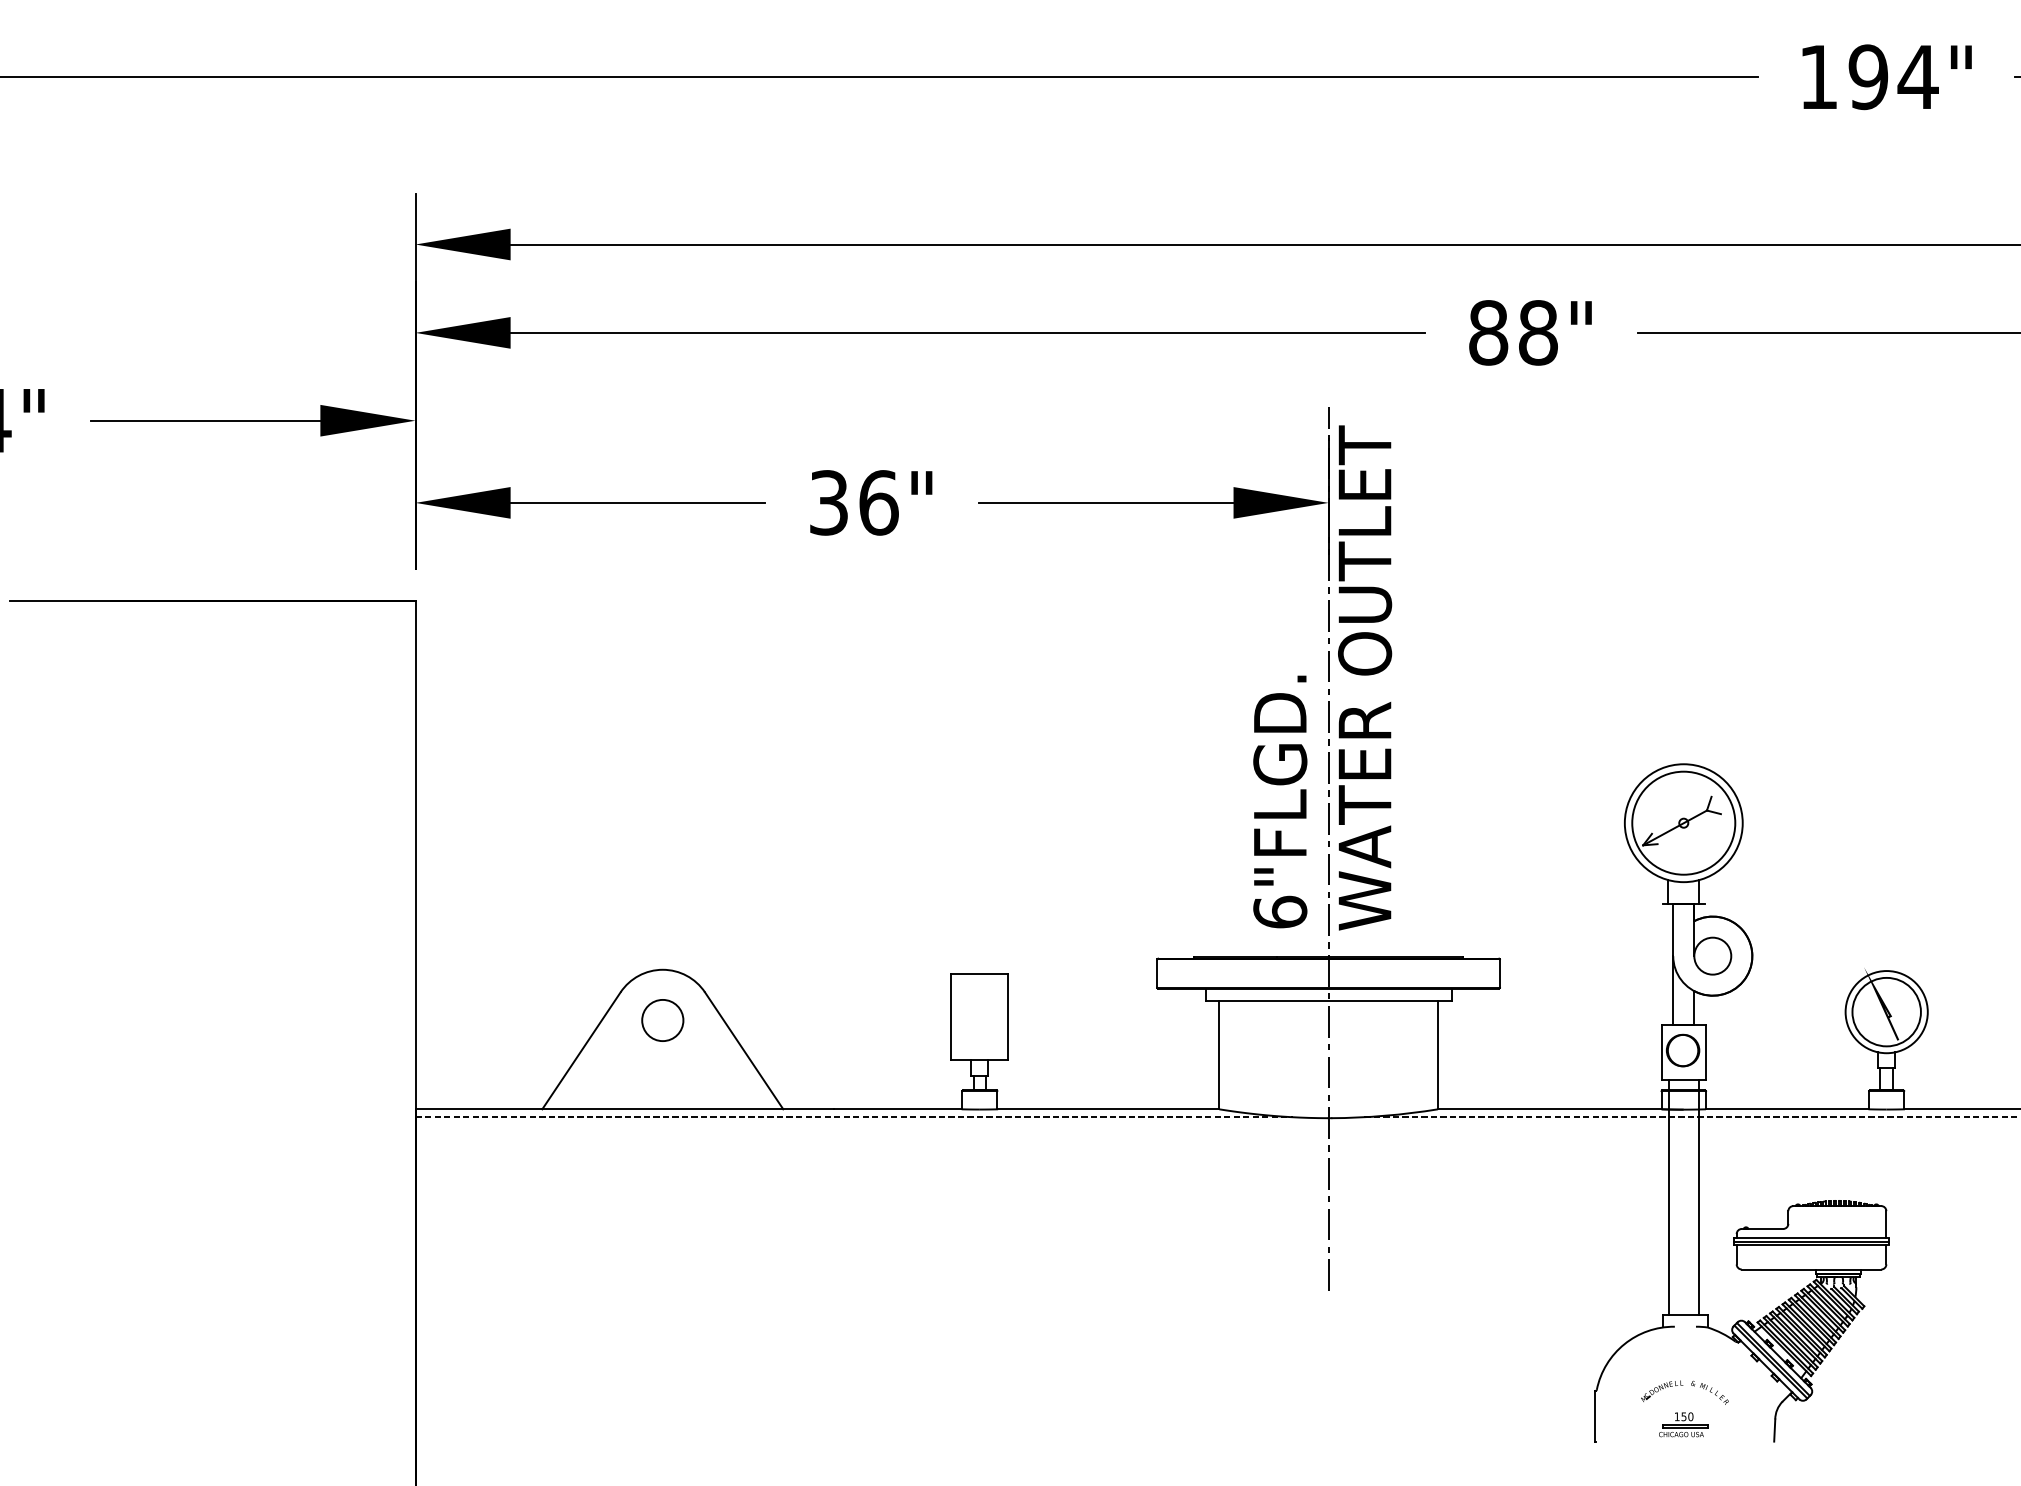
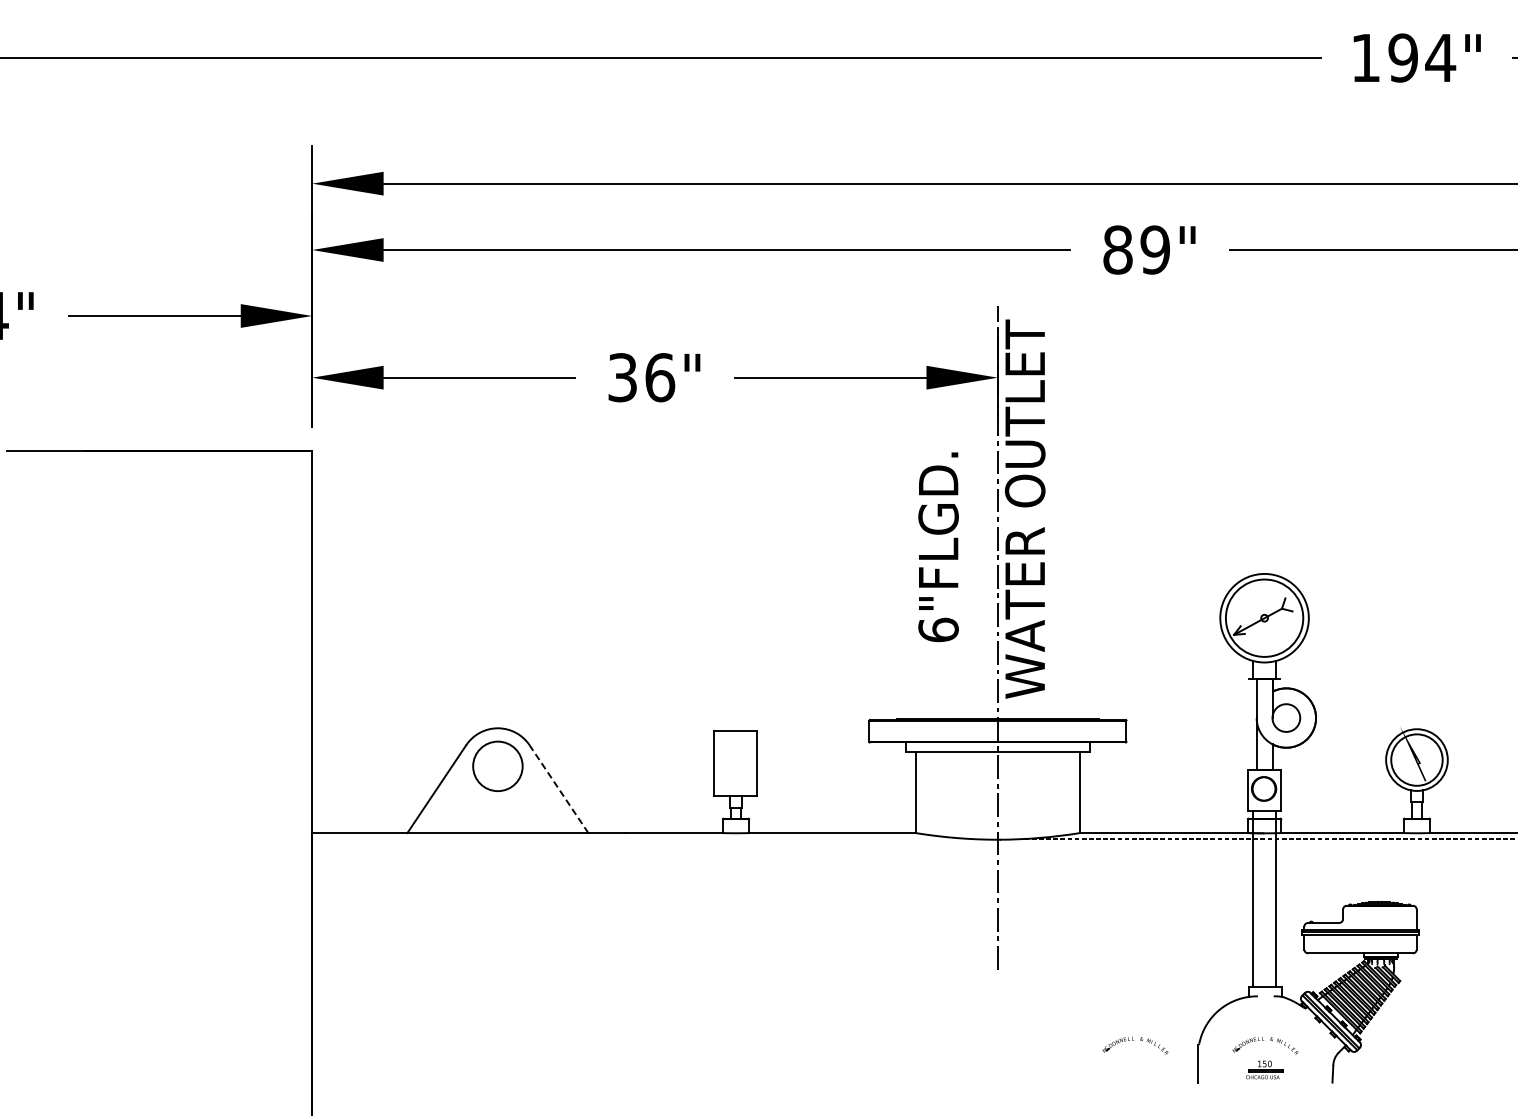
text: (1538, 332) -> (1155, 249), 88" -> 89"
text: (1280, 802) -> (938, 547), moved
circle: (662, 1019) -> (497, 765), size x1.6
line: (743, 1051) -> (558, 789), solid -> dashed
line: (854, 1117) -> (641, 839), removed
part: (1511, 1392) -> (1135, 1045), added

